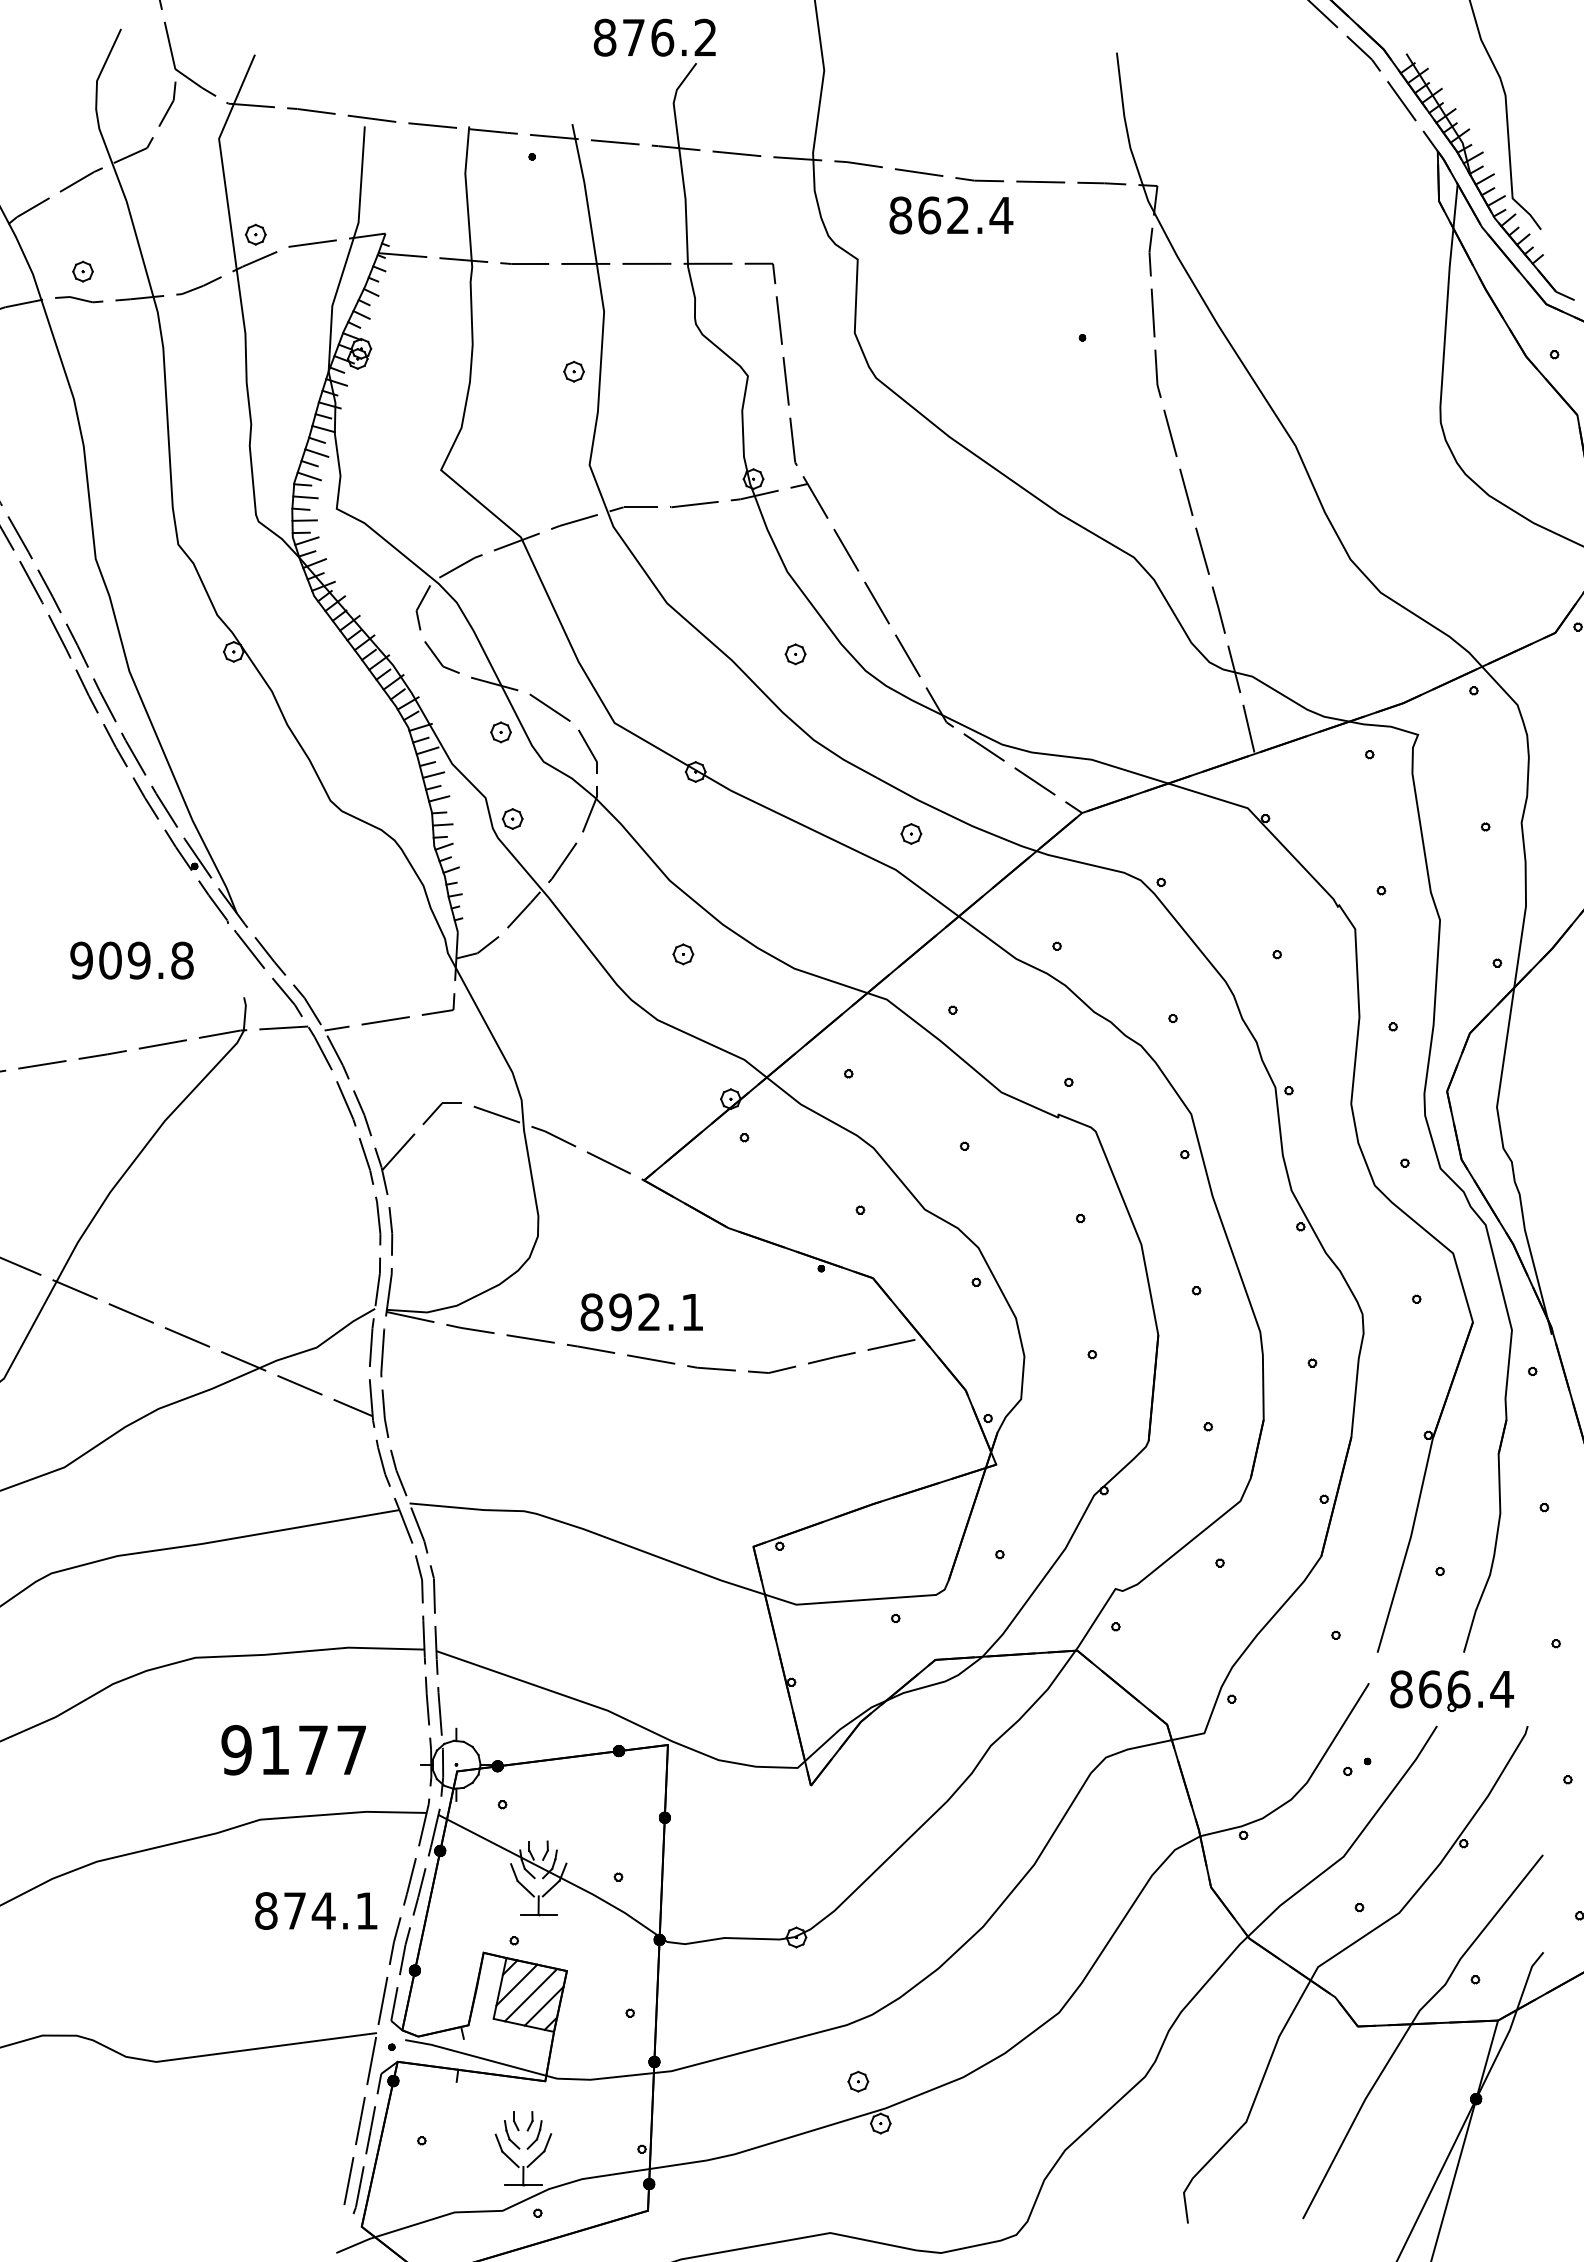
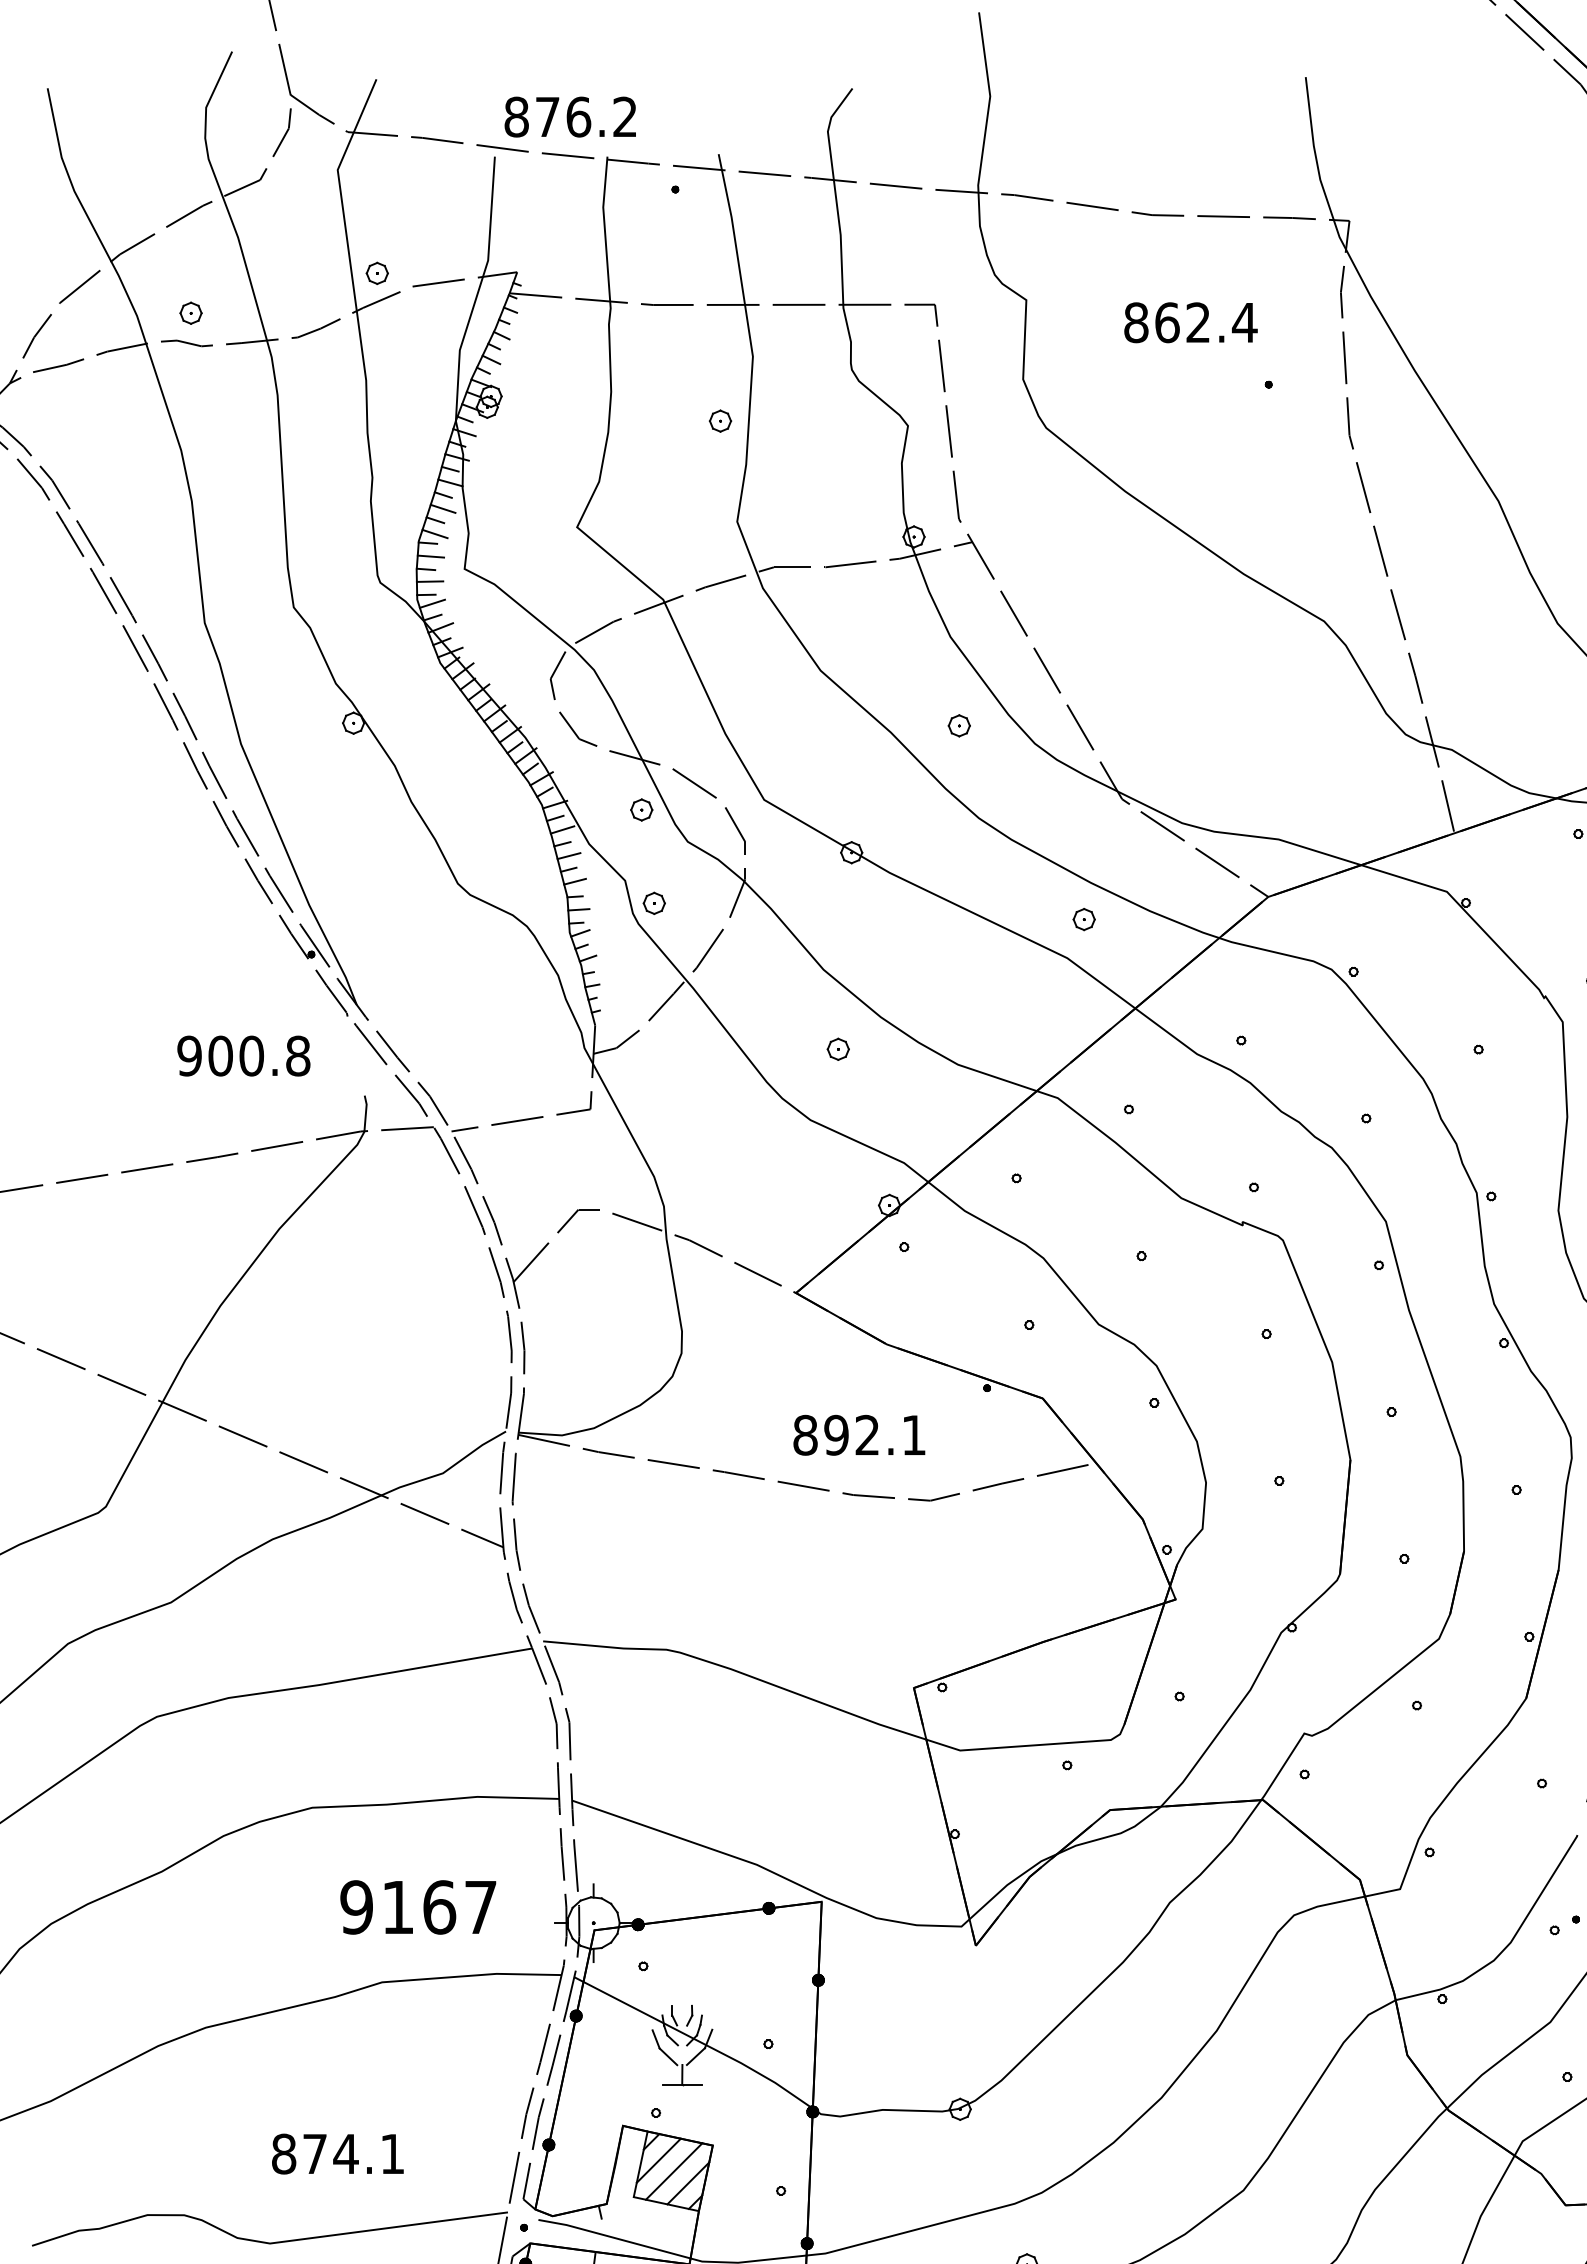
text: (654, 37) -> (570, 116), moved
text: (951, 215) -> (1191, 322), moved
text: (138, 960) -> (250, 1055), 909.8 -> 900.8
text: (641, 1312) -> (858, 1435), moved
text: (313, 1750) -> (439, 1907), 9177 -> 9167
text: (316, 1910) -> (338, 2153), moved

